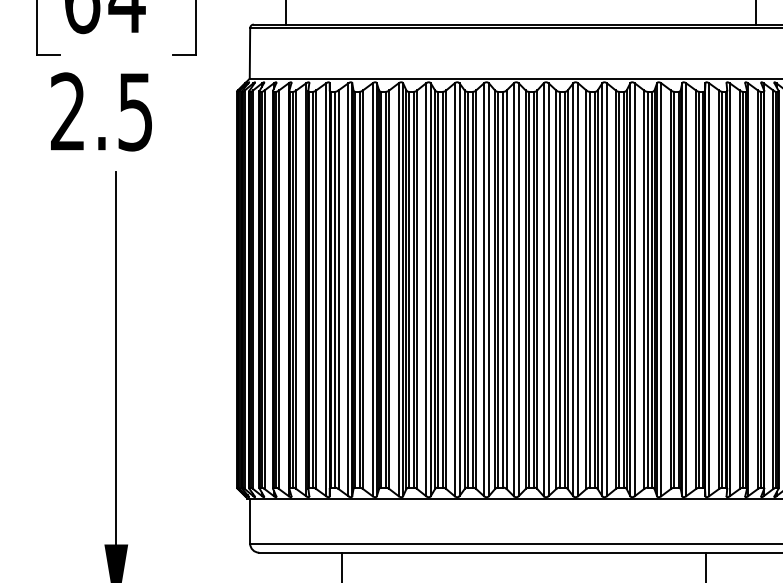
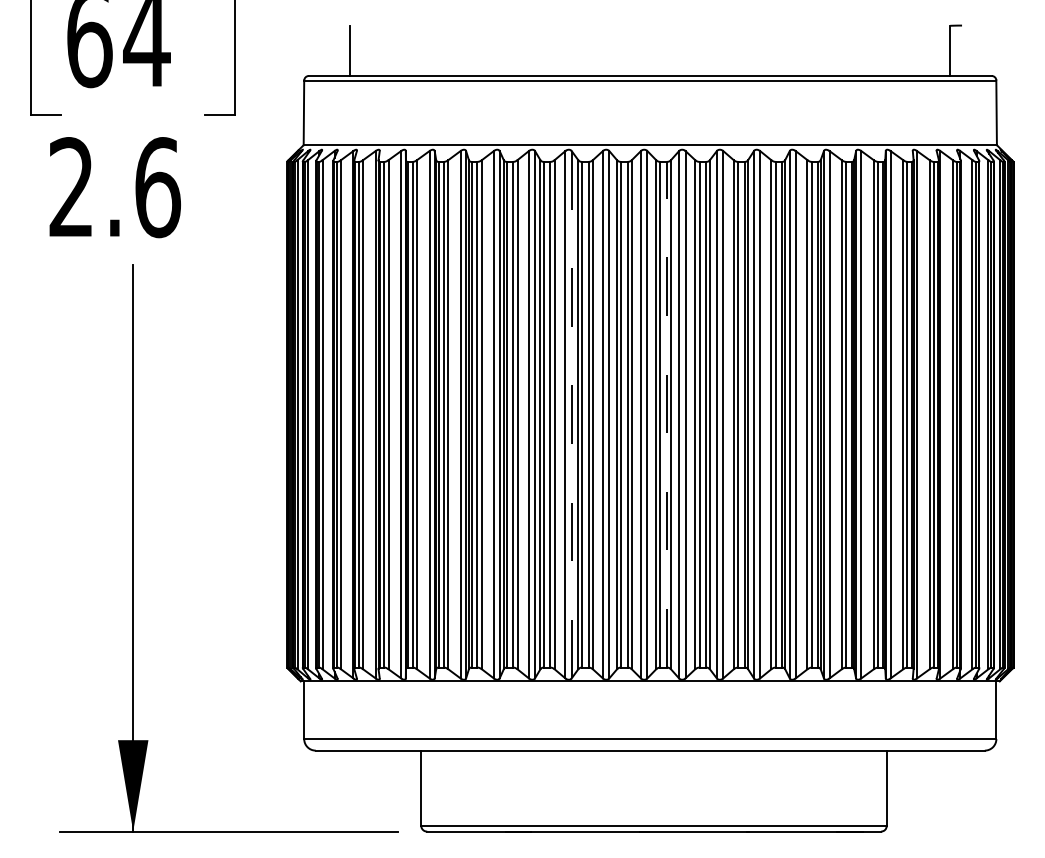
text: (135, 111) -> (157, 187), 2.5 -> 2.6
line: (459, 289) -> (571, 414), solid -> dashed
line: (533, 289) -> (666, 414), solid -> dashed

